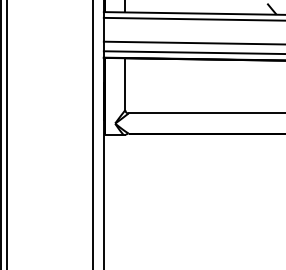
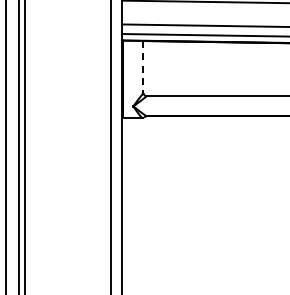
line: (125, 83) -> (143, 66), solid -> dashed

